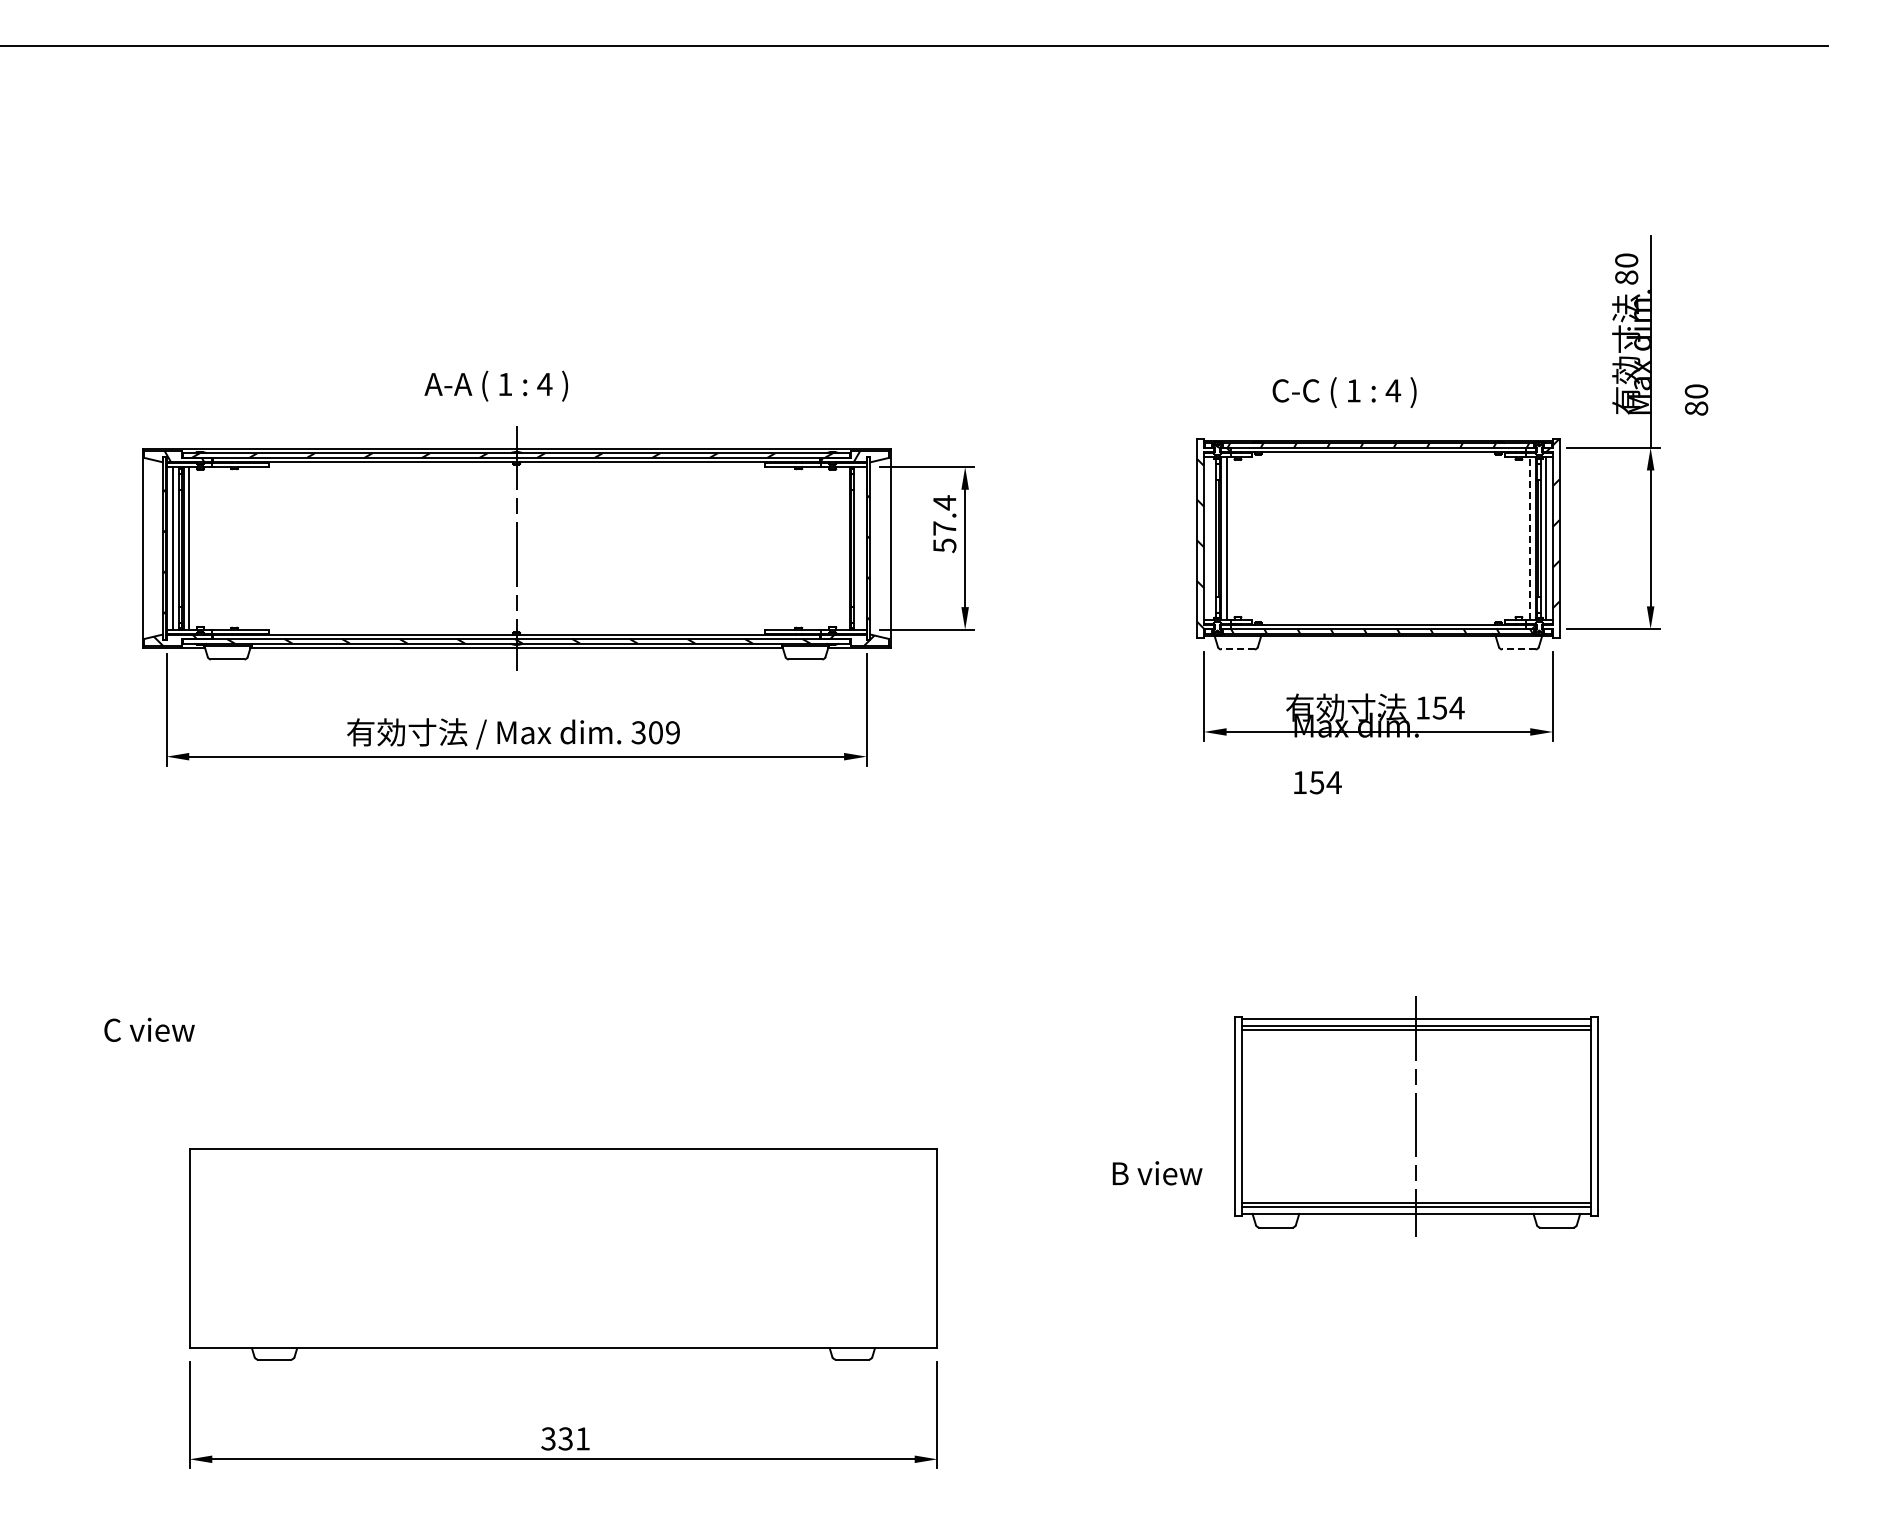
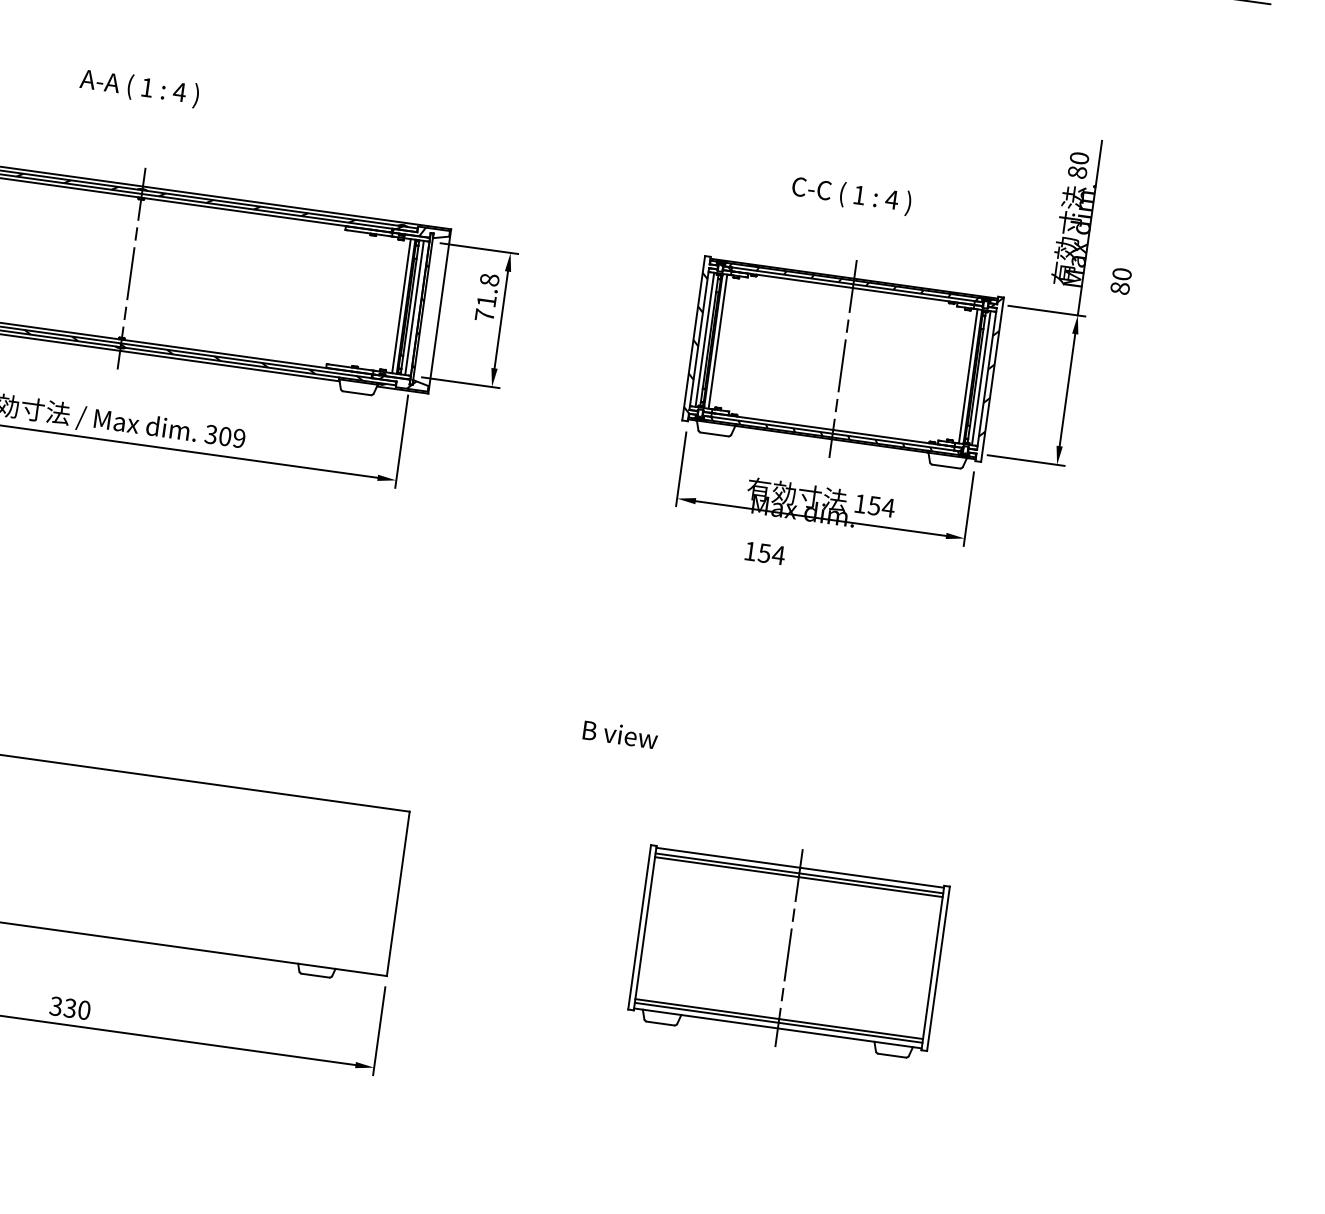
text: (496, 385) -> (139, 87), moved
text: (1344, 392) -> (851, 195), moved
text: (944, 524) -> (486, 297), 57.4 -> 71.8
line: (1530, 537) -> (968, 375), dashed -> solid
line: (1210, 538) -> (704, 339), added
line: (1378, 538) -> (843, 359), added
line: (844, 548) -> (401, 306), added
line: (859, 548) -> (414, 307), added
line: (1237, 649) -> (714, 434), dashed -> solid
line: (1518, 649) -> (945, 466), dashed -> solid
part: (1416, 1116) -> (789, 948), moved
text: (1157, 1173) -> (620, 734), moved
text: (583, 1438) -> (84, 1010), 331 -> 330

